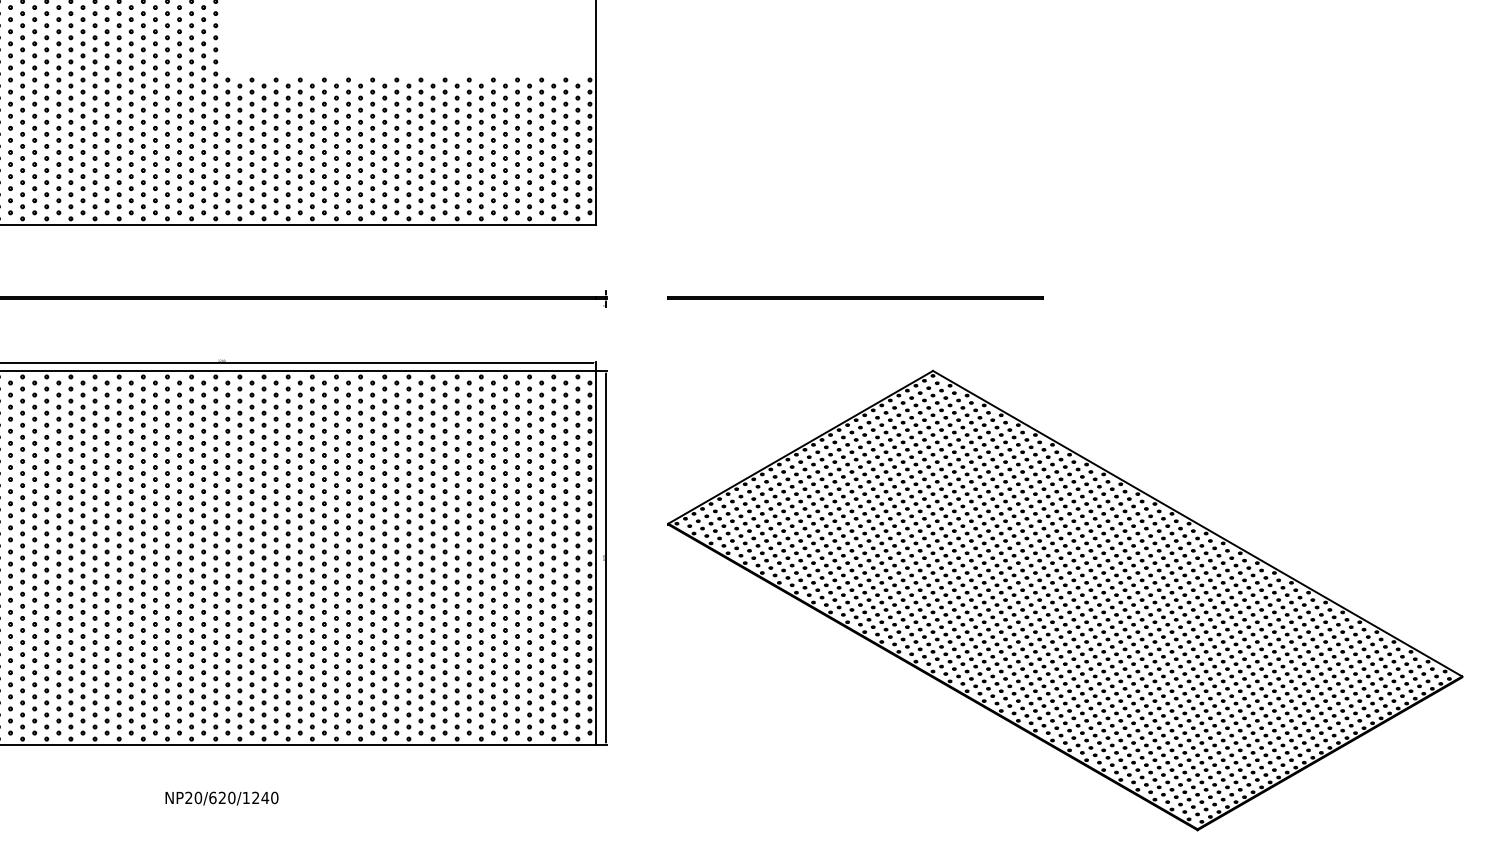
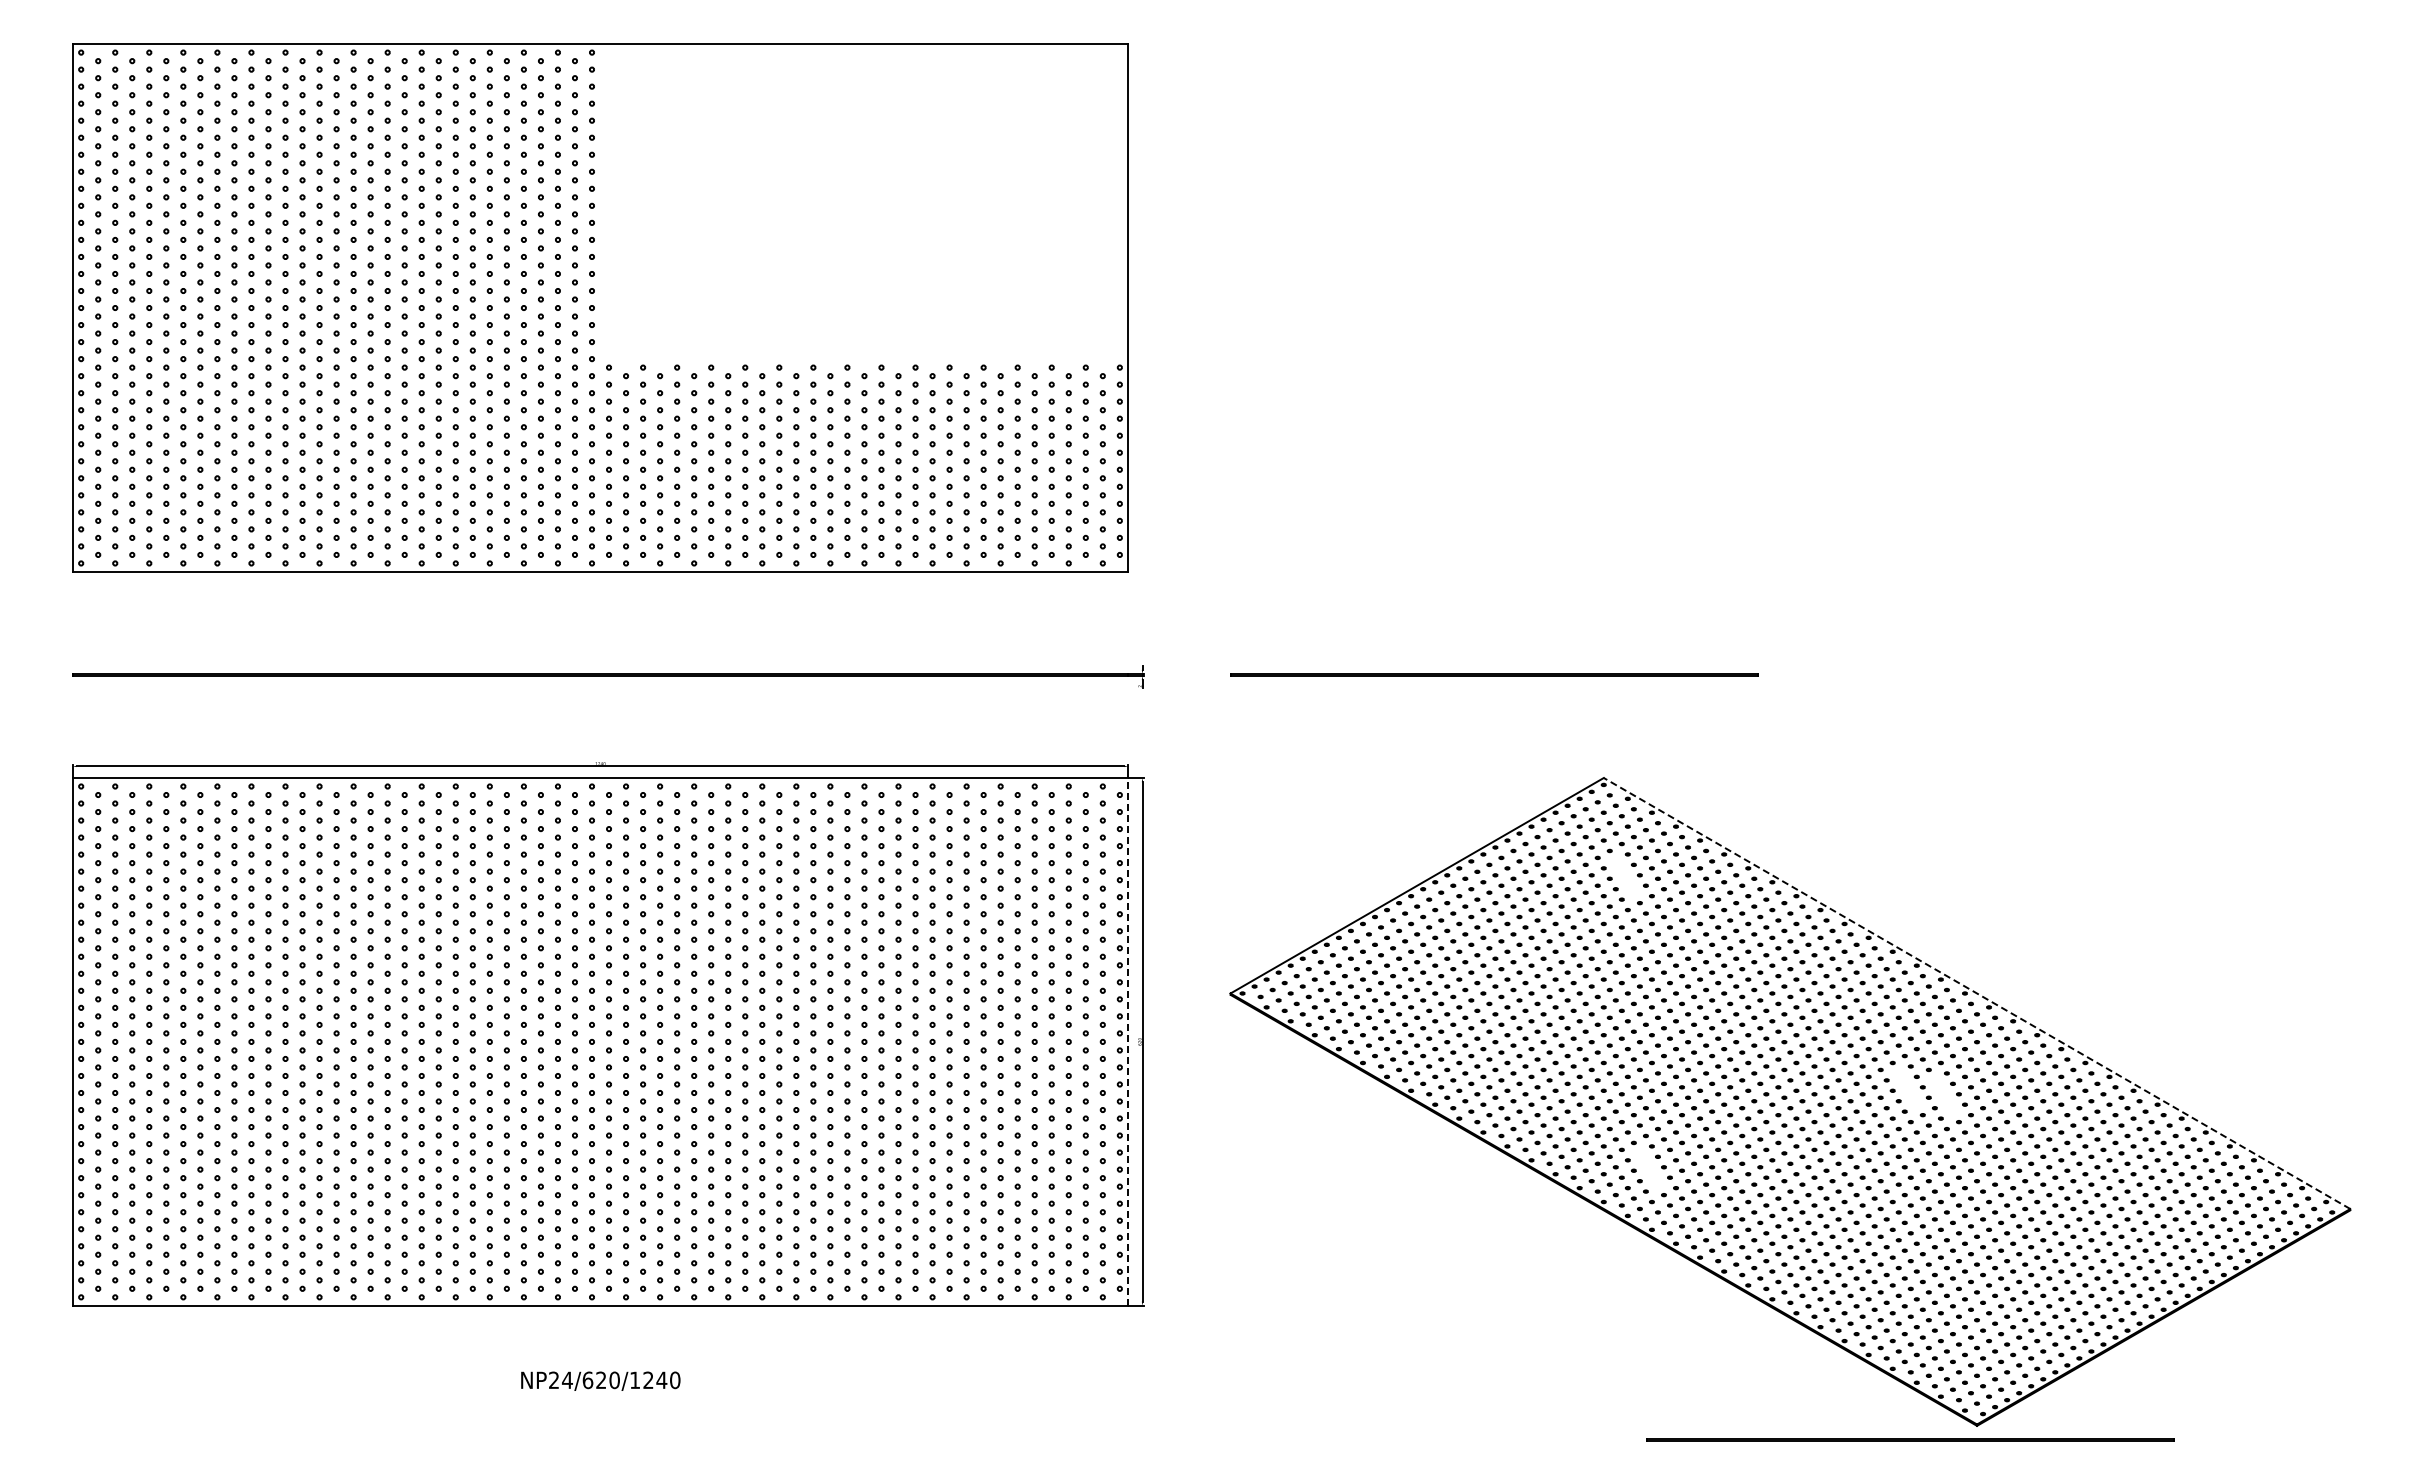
part: (947, 440) -> (1624, 876), removed
line: (1197, 523) -> (1977, 993), solid -> dashed
line: (596, 557) -> (1128, 1041), solid -> dashed
part: (1148, 591) -> (1907, 1088), removed
part: (1173, 596) -> (1943, 1095), removed
part: (964, 647) -> (1648, 1168), removed
text: (197, 798) -> (566, 1380), NP20/620/1240 -> NP24/620/1240
line: (1150, 839) -> (1910, 1439), added

